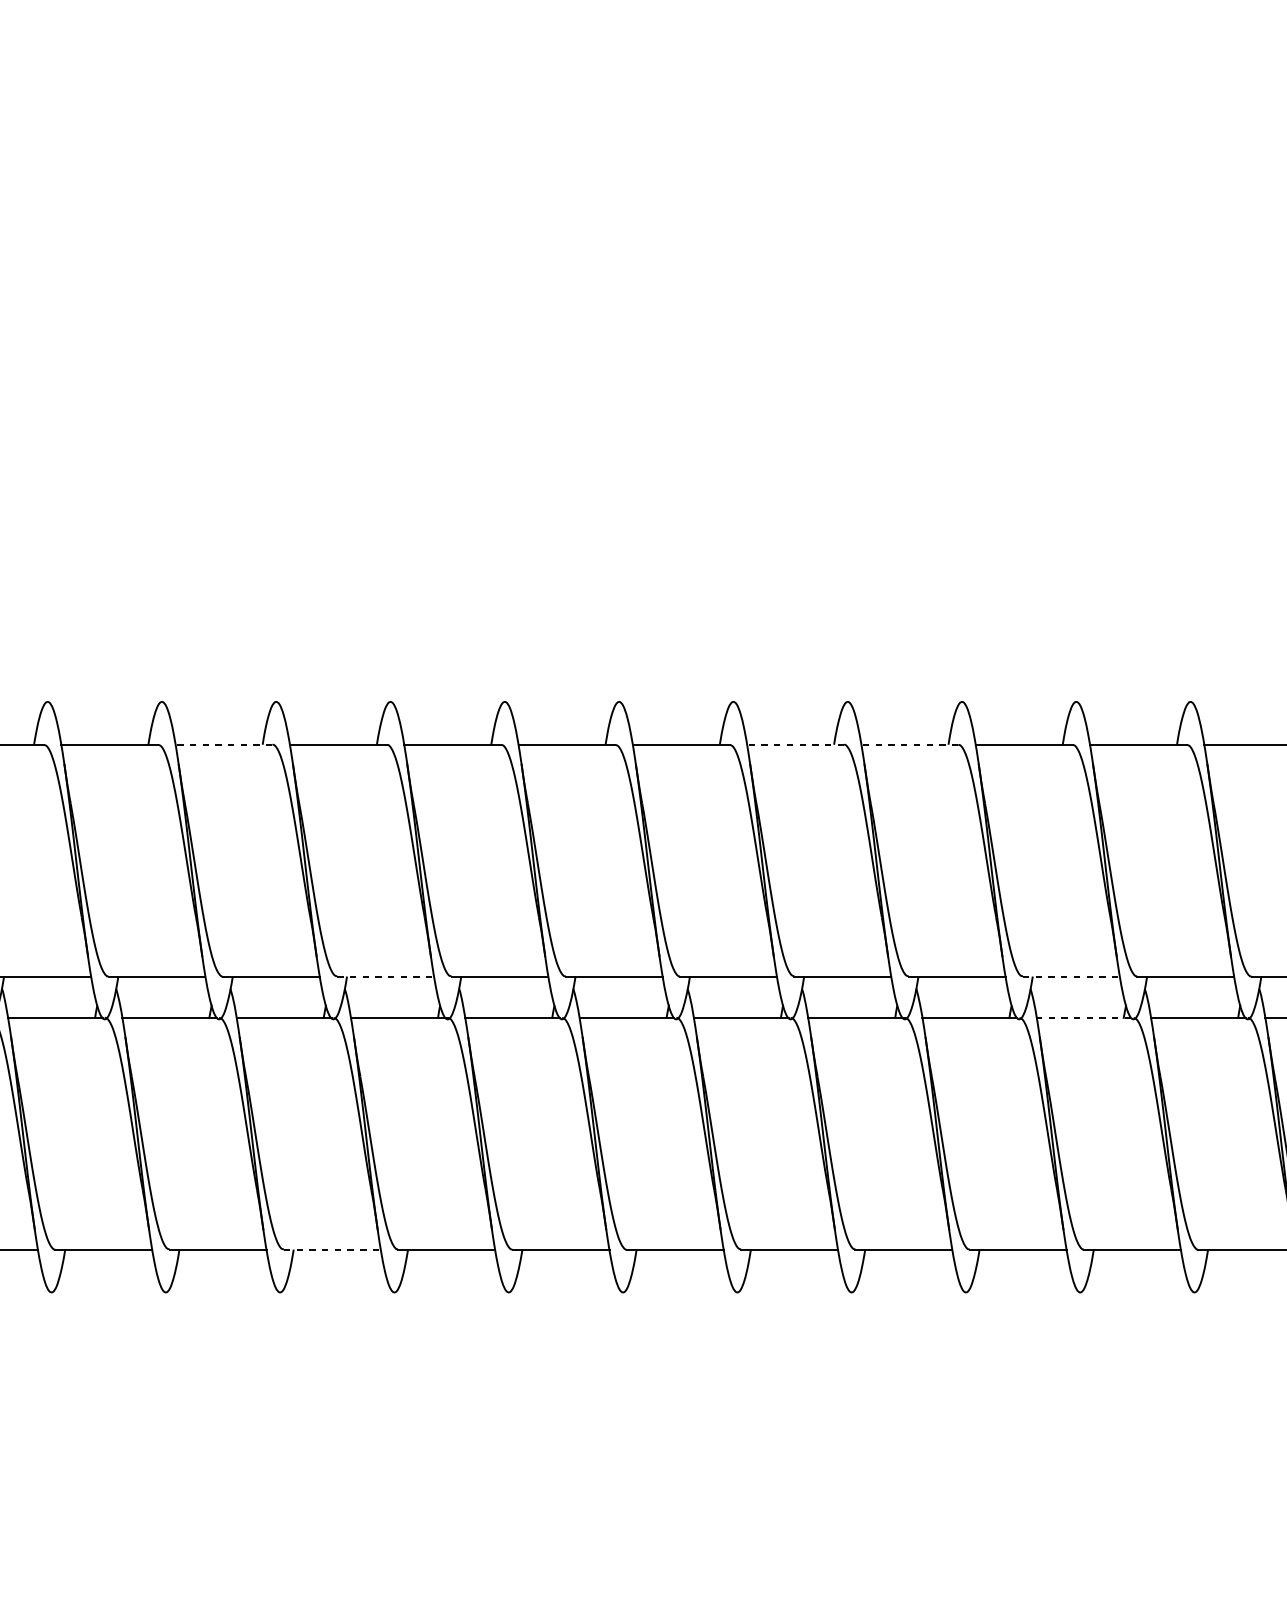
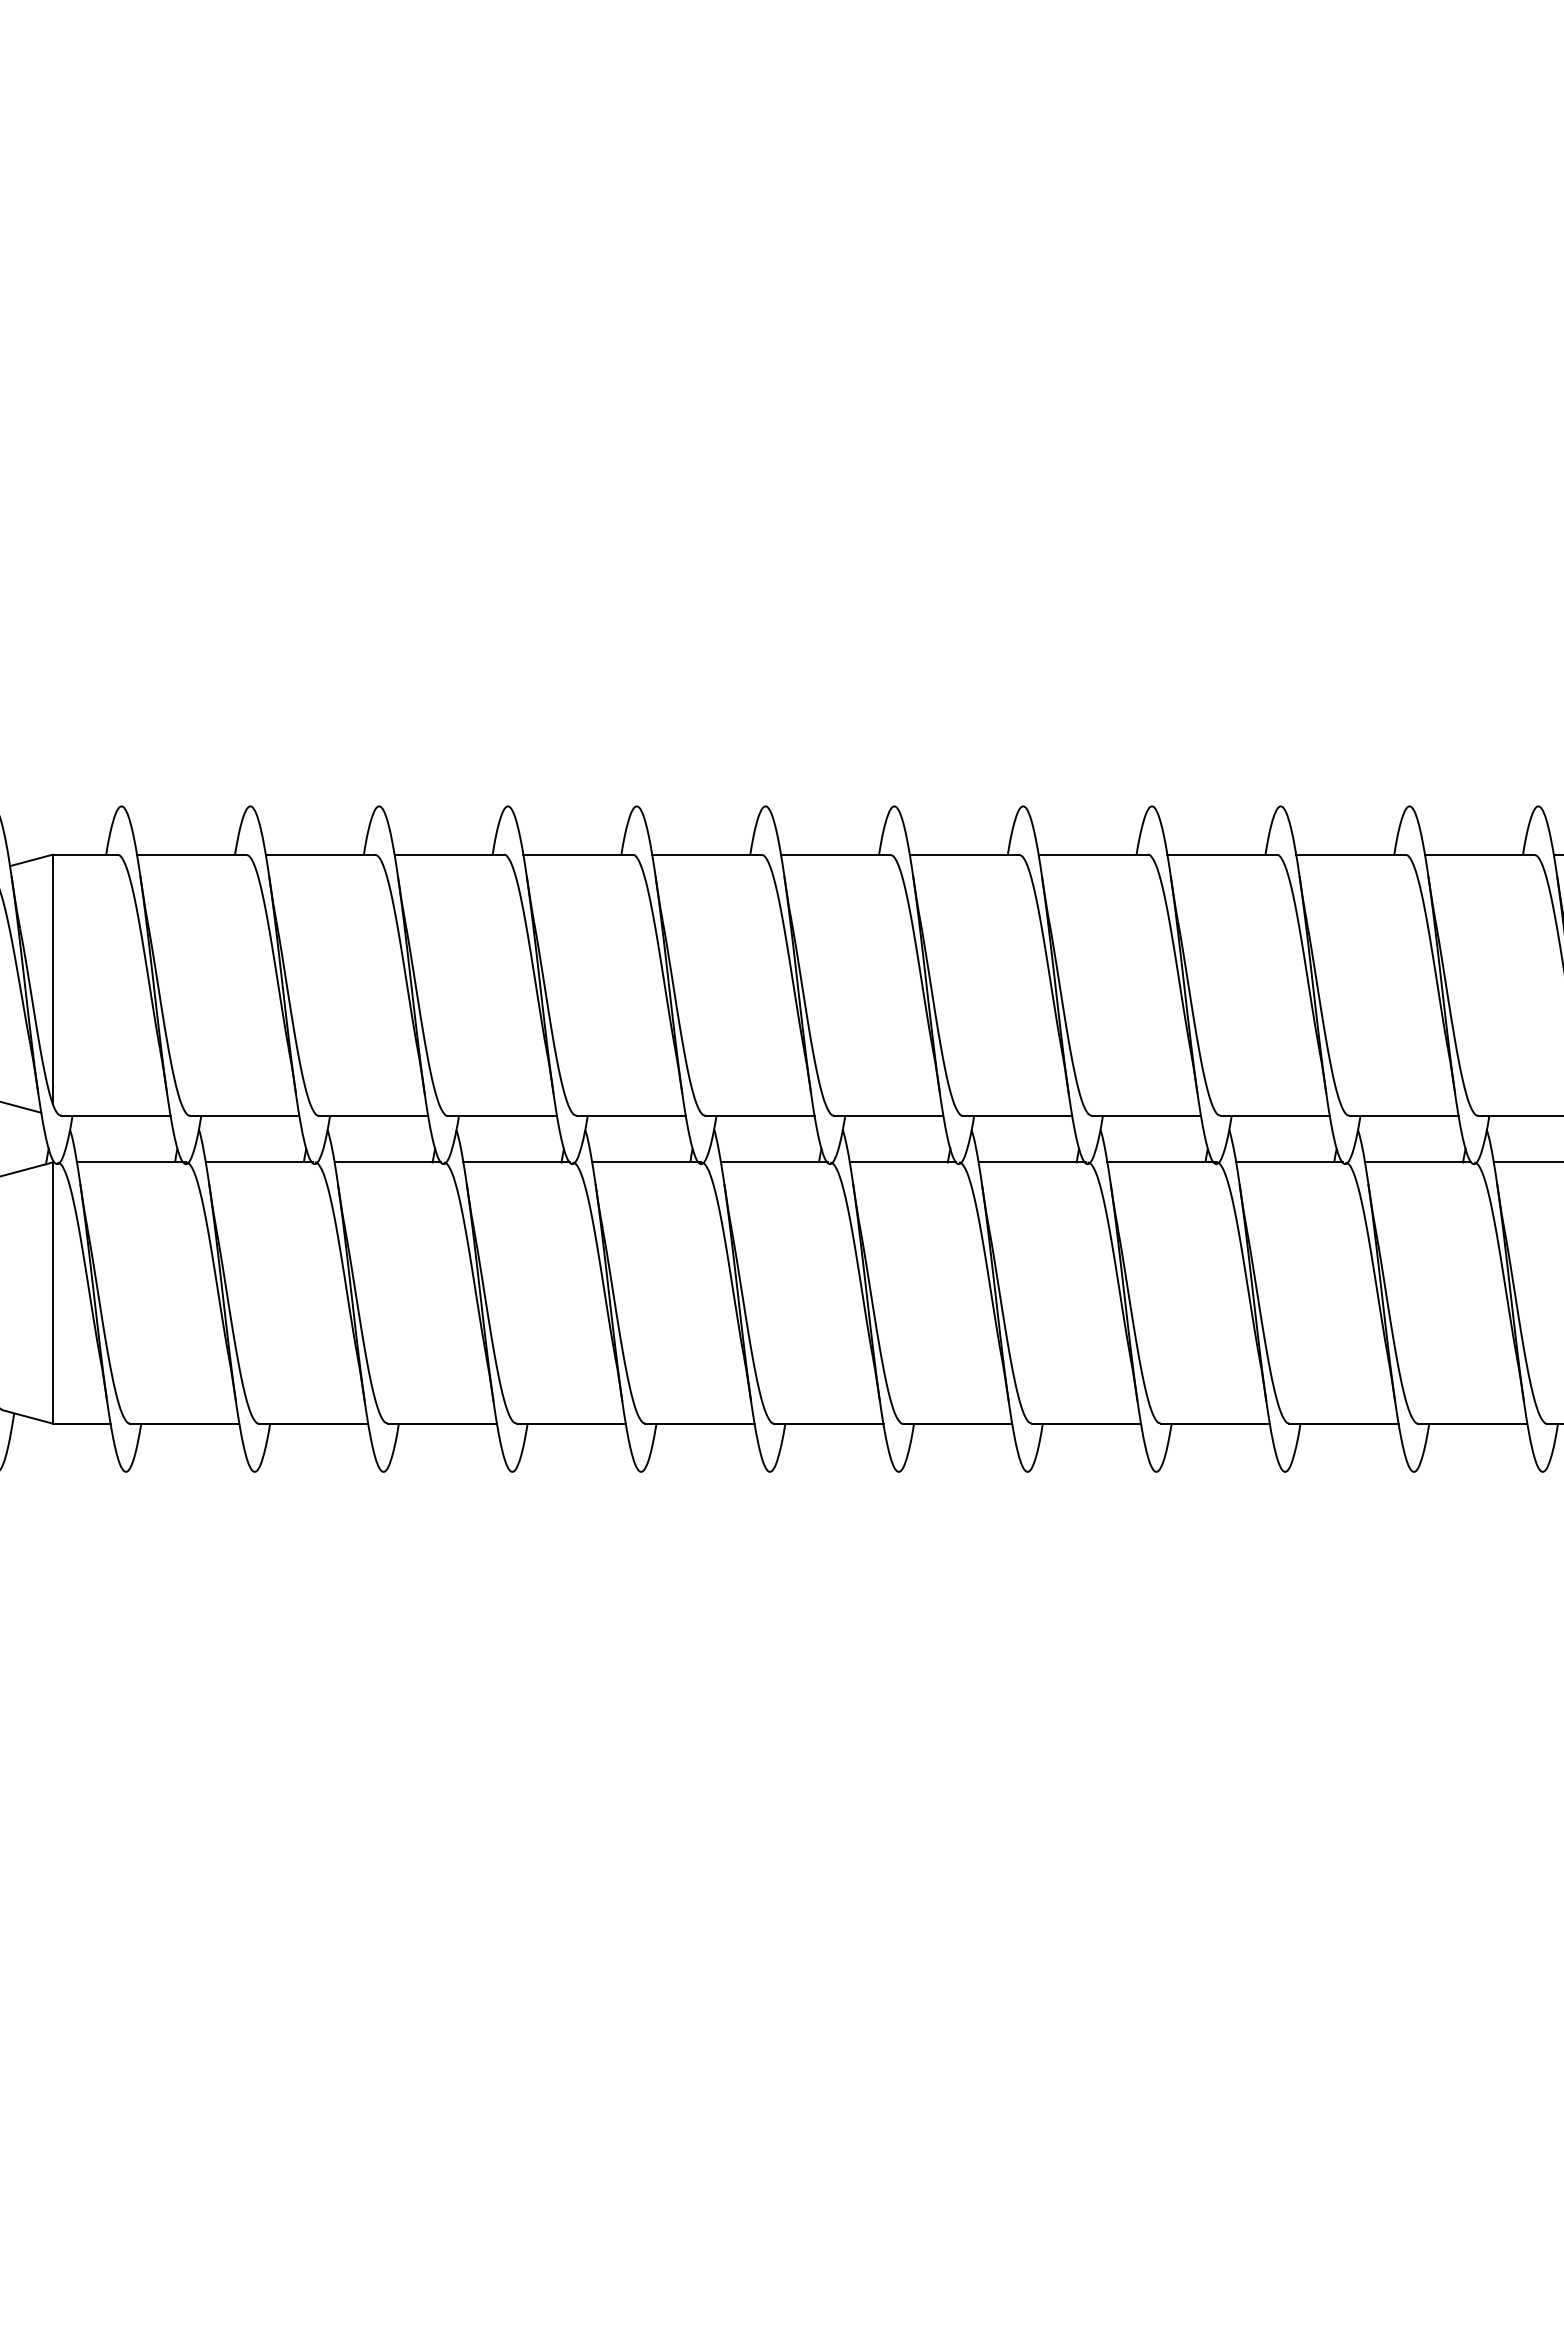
line: (224, 744) -> (449, 854), dashed -> solid
line: (795, 744) -> (1093, 854), dashed -> solid
line: (909, 744) -> (1221, 854), dashed -> solid
line: (385, 976) -> (631, 1115), dashed -> solid
line: (1071, 976) -> (1404, 1115), dashed -> solid
line: (1083, 1017) -> (1417, 1162), dashed -> solid
line: (332, 1249) -> (571, 1423), dashed -> solid

